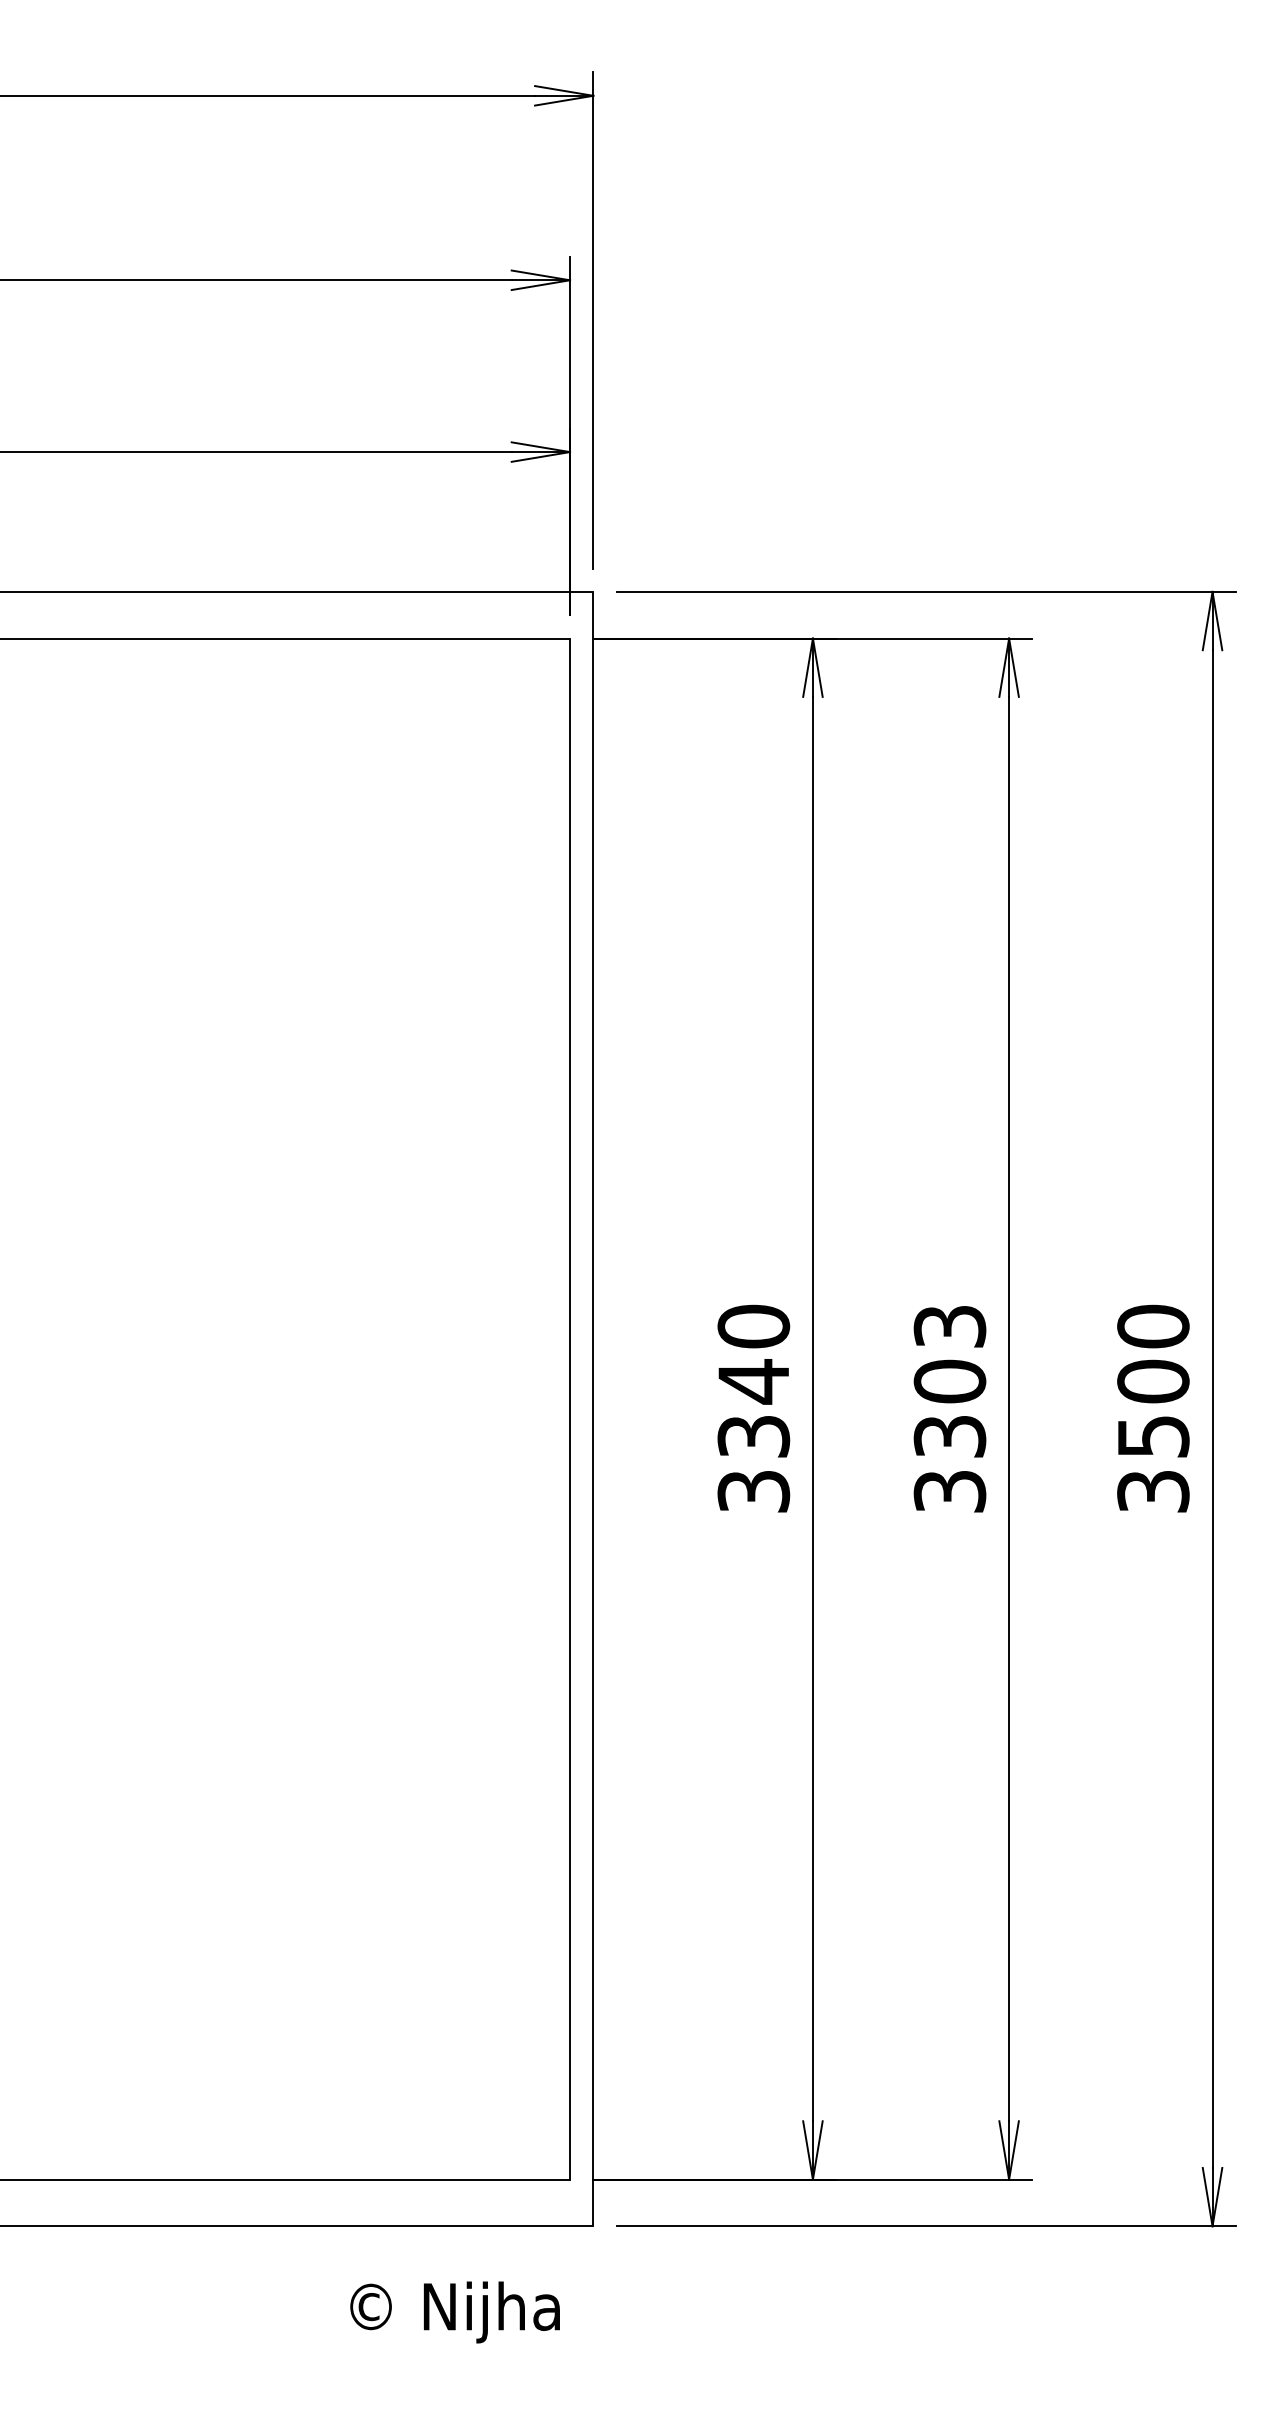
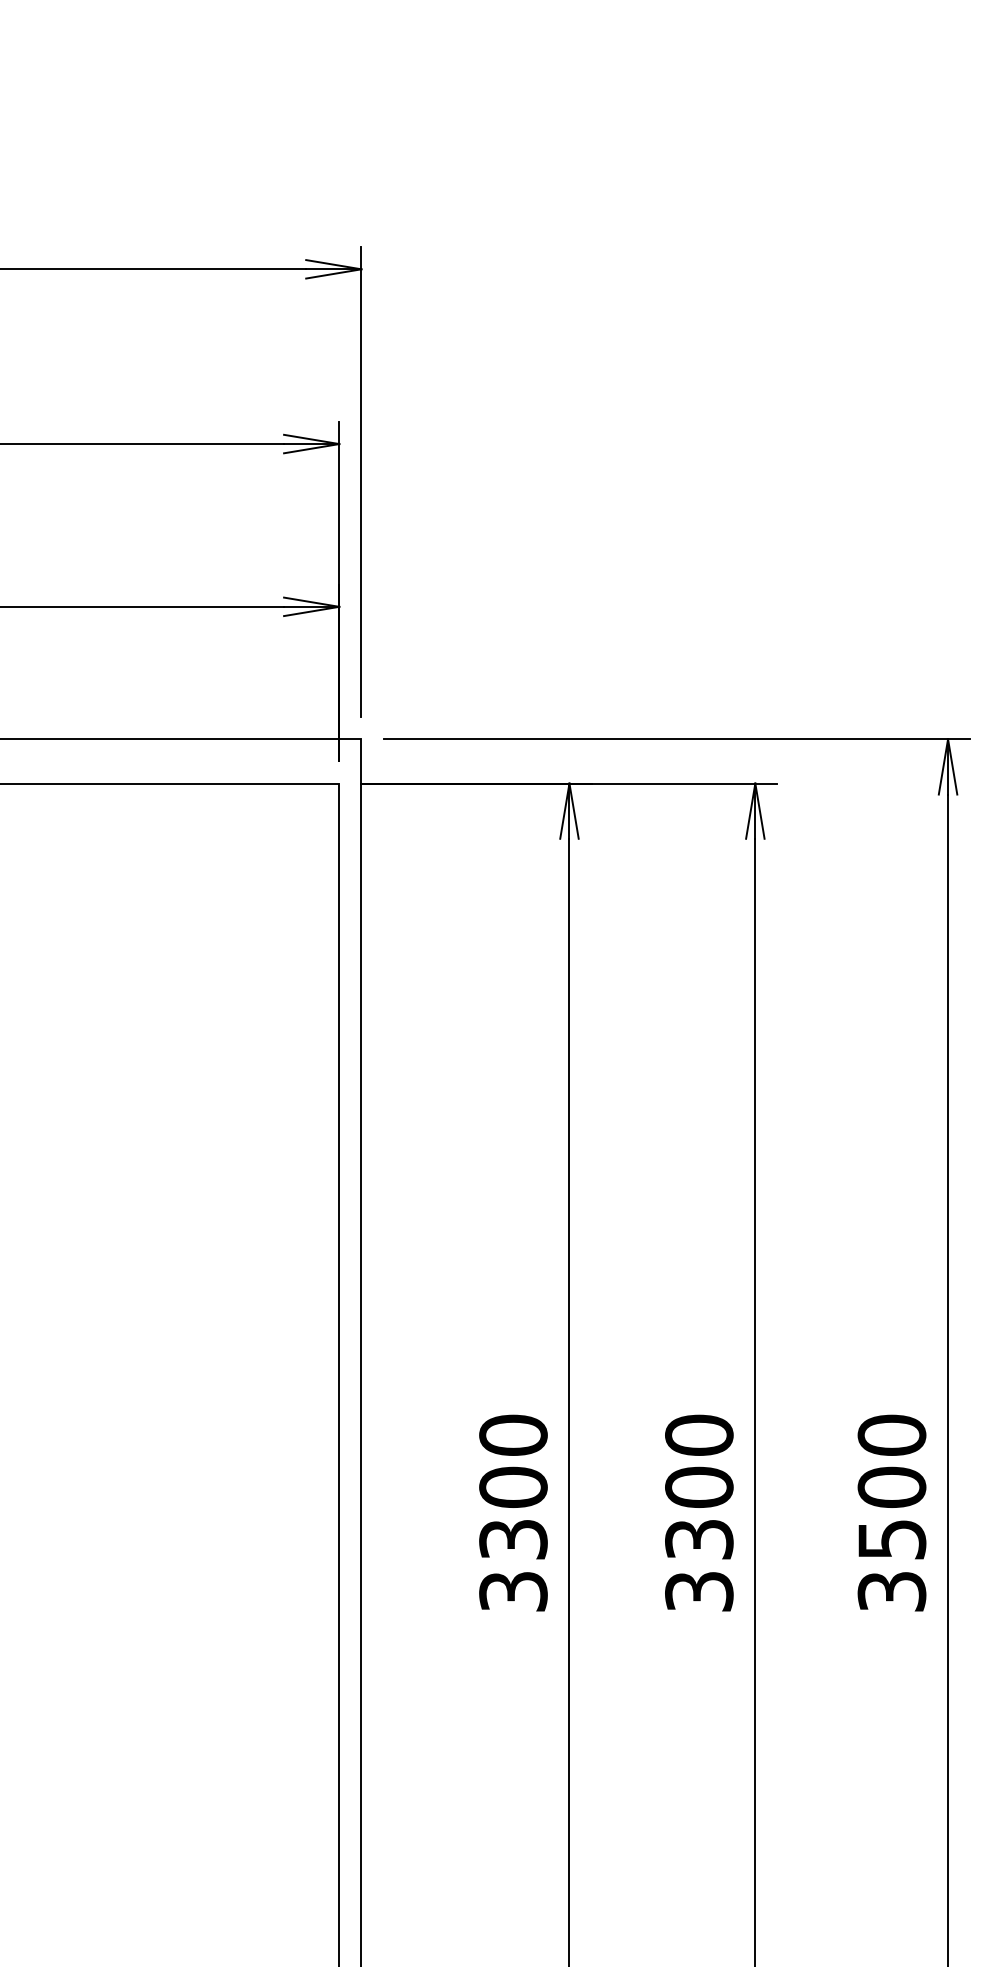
text: (949, 1326) -> (698, 1435), 3303 -> 3300
text: (753, 1381) -> (513, 1487), 3340 -> 3300

